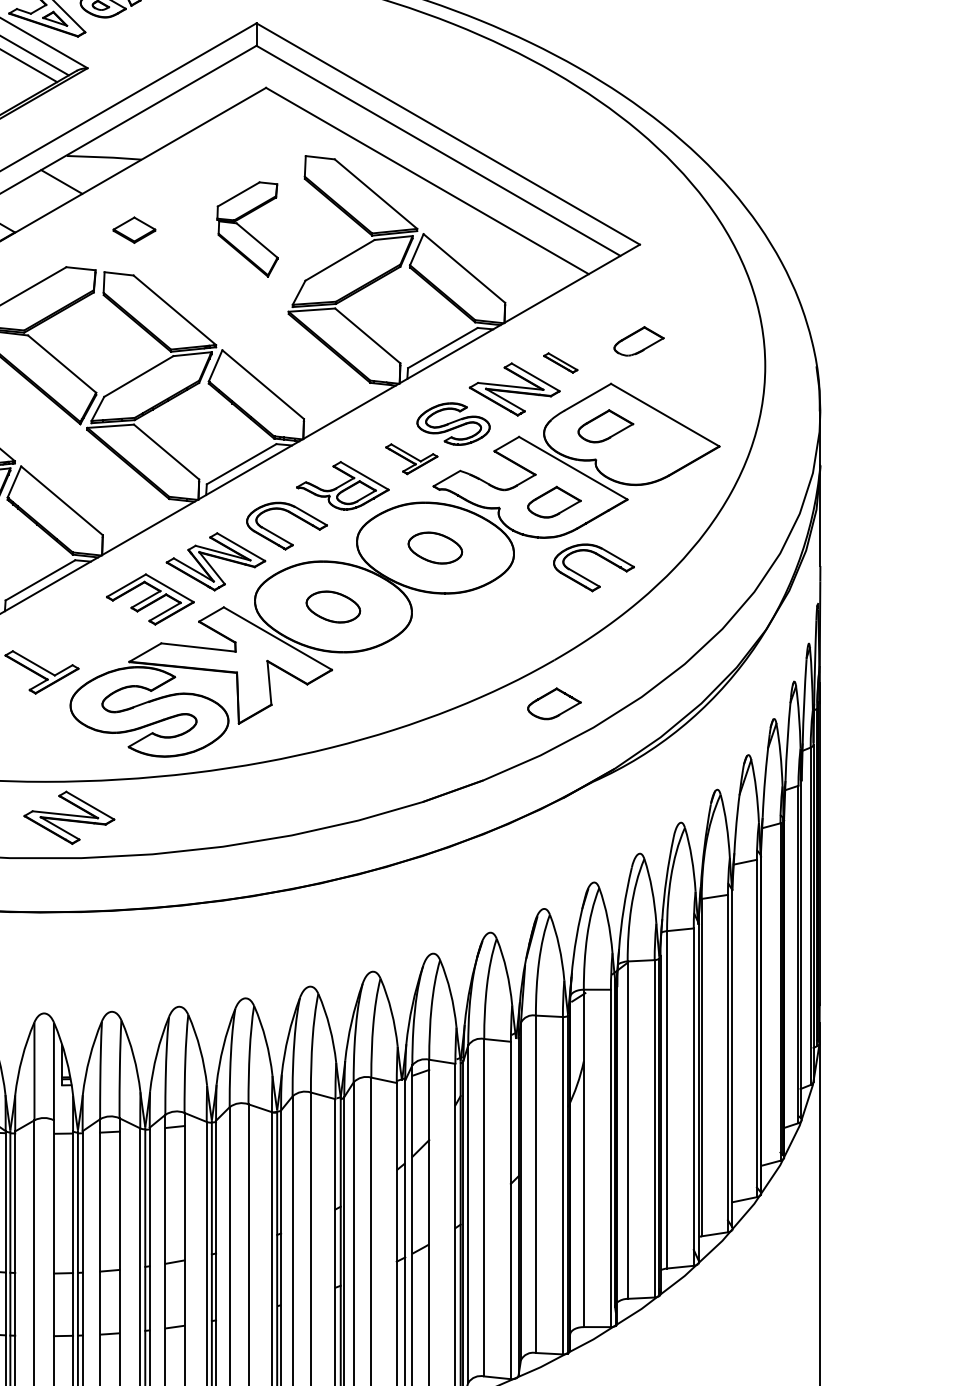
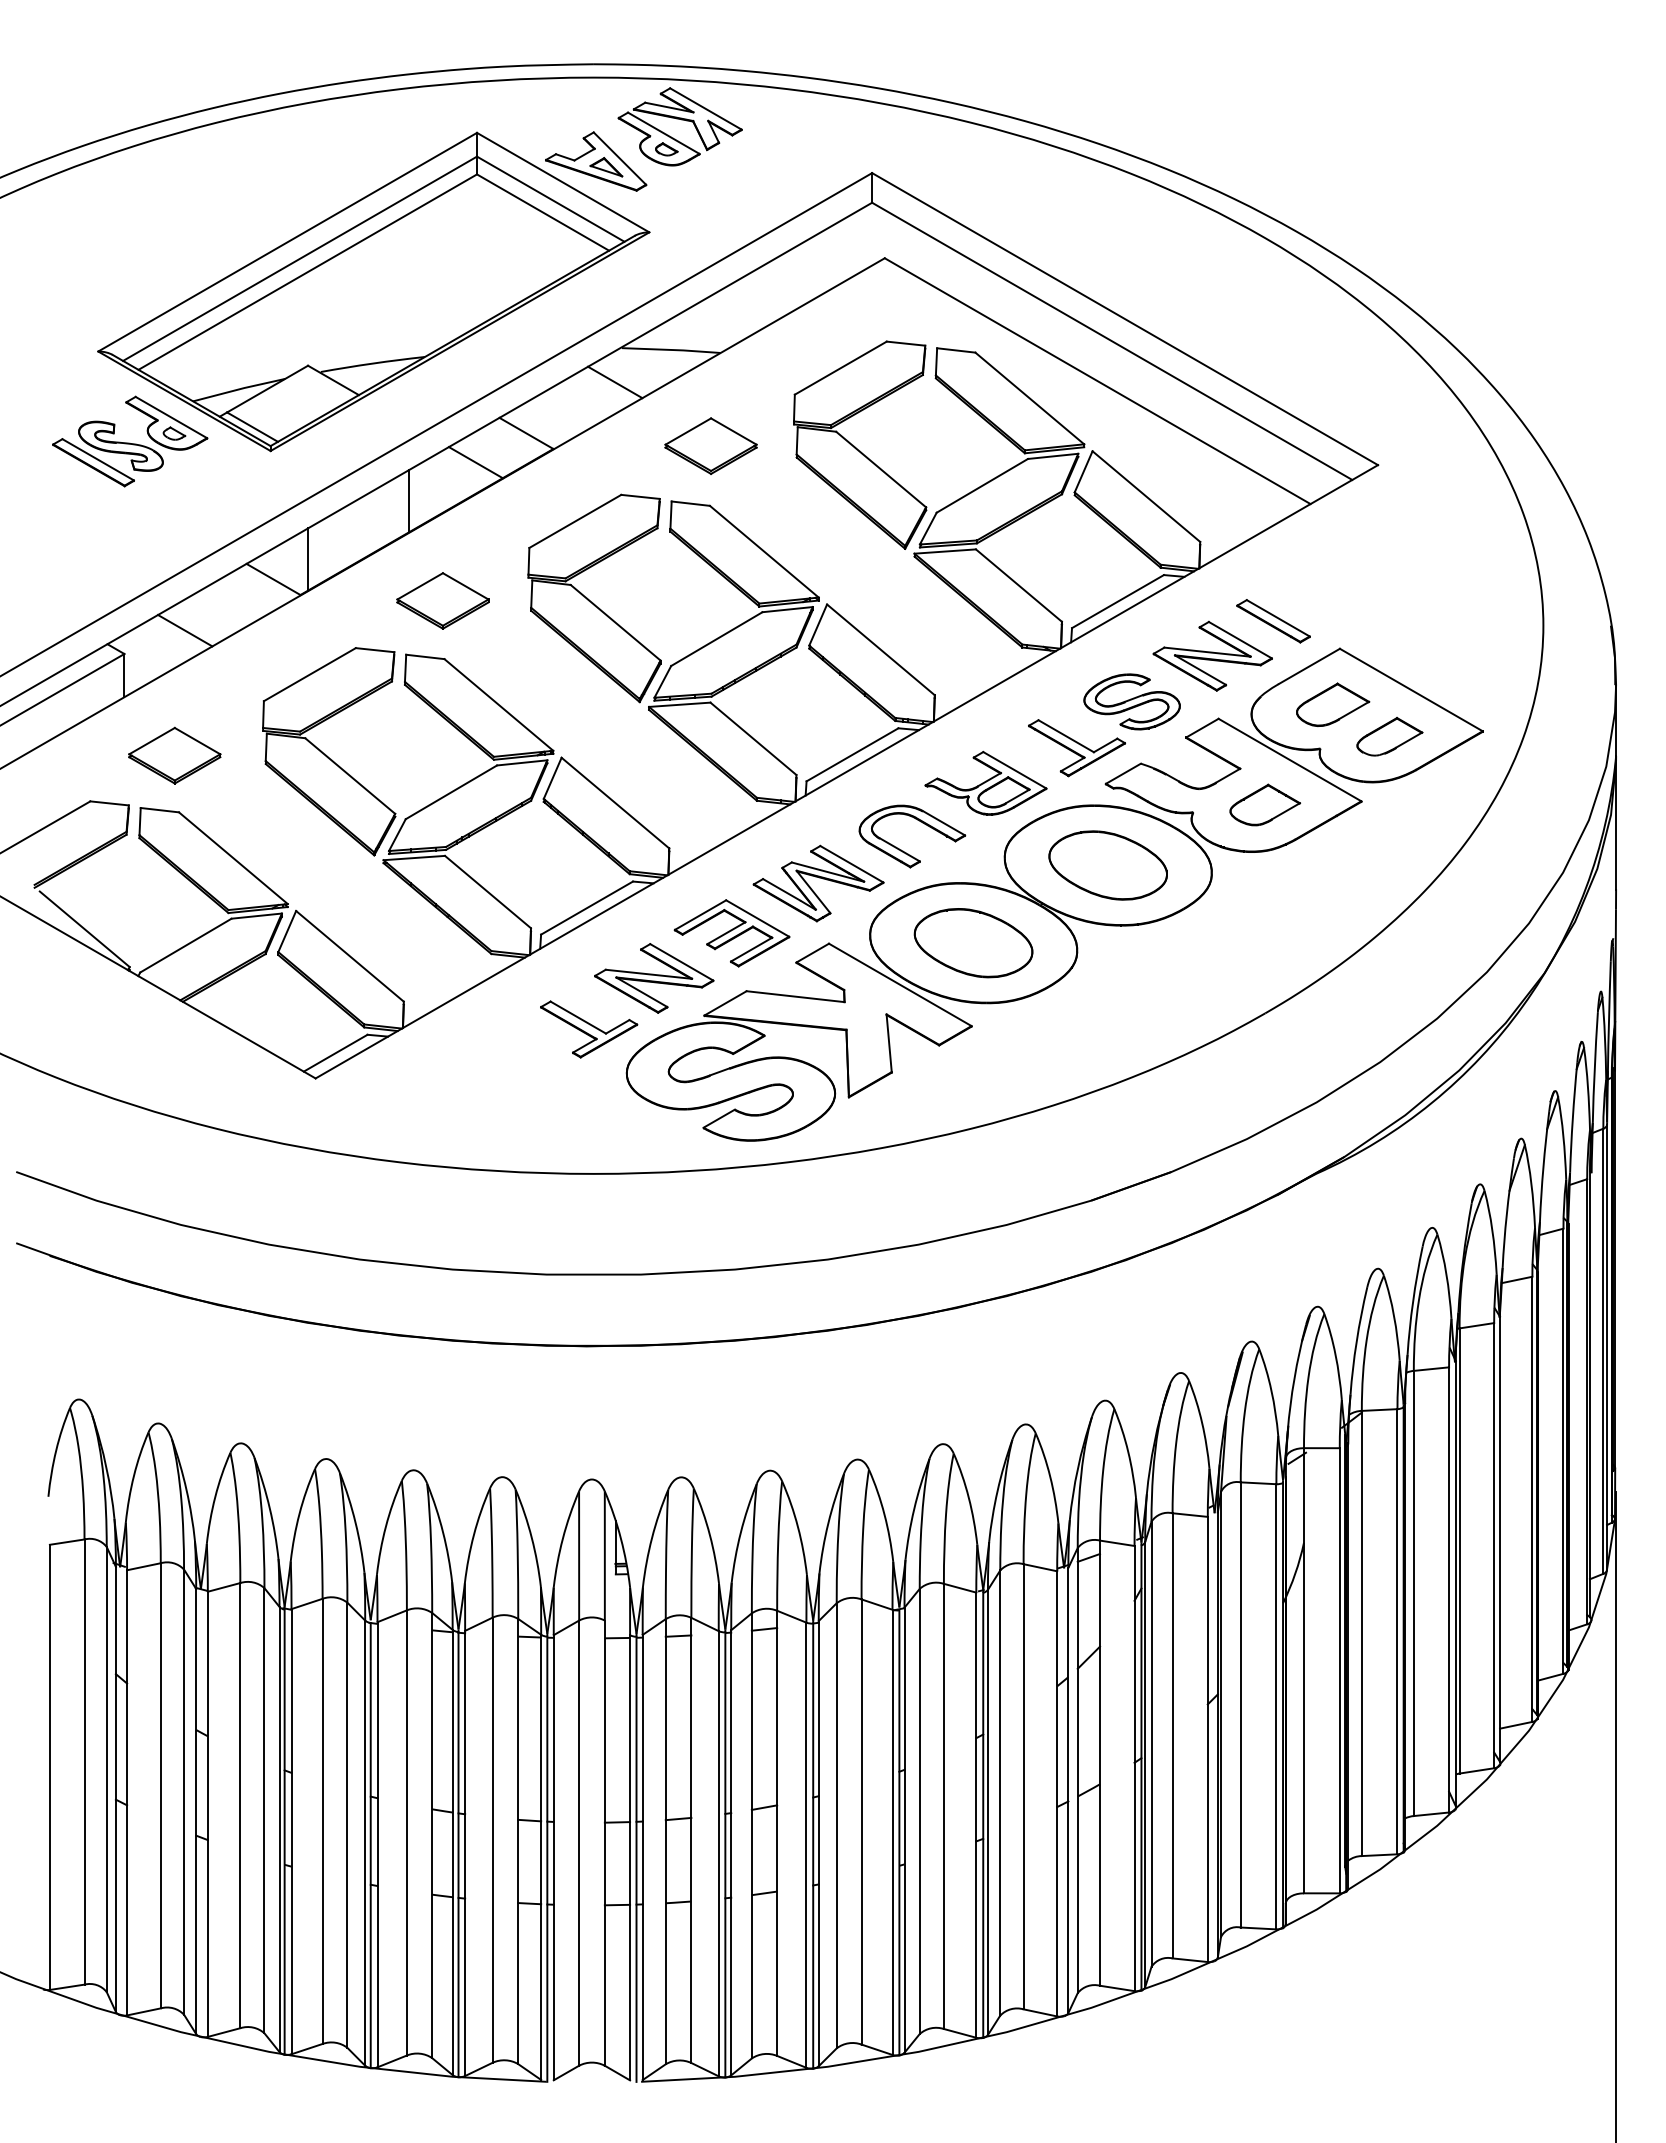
part: (134, 229) -> (710, 445), size x1.67
part: (247, 229) -> (860, 444), size x1.67
part: (638, 341) -> (1389, 736), moved
part: (560, 363) -> (1273, 621), size x1.67
part: (411, 459) -> (1076, 748), size x1.43
part: (434, 548) -> (1107, 865), size x1.67
part: (600, 557) -> (1325, 877), removed
part: (333, 607) -> (973, 943), size x1.67
part: (553, 703) -> (1264, 1070), removed
part: (69, 817) -> (654, 978), moved

